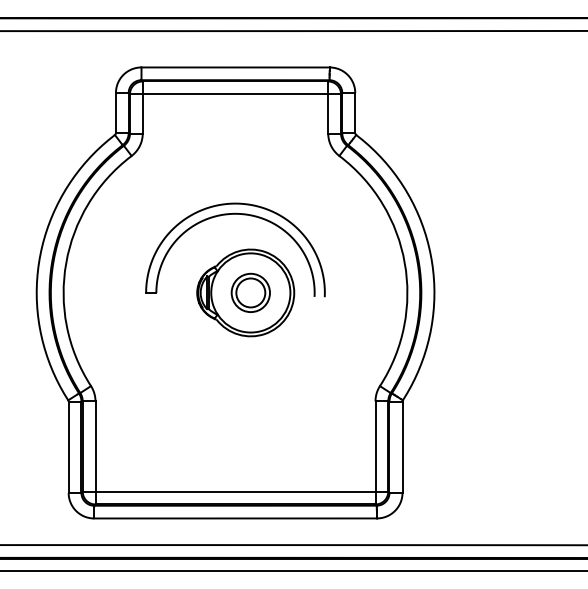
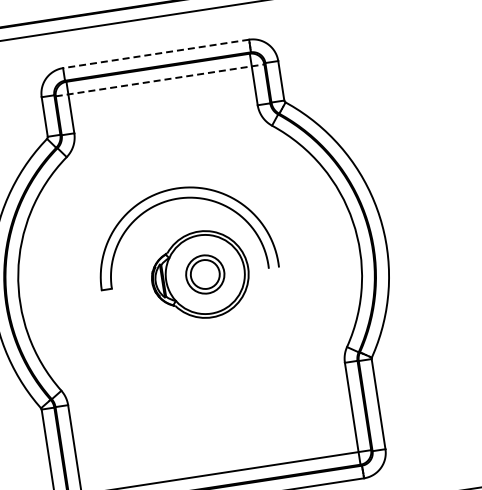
line: (235, 67) -> (156, 53), solid -> dashed
line: (235, 94) -> (160, 80), solid -> dashed

